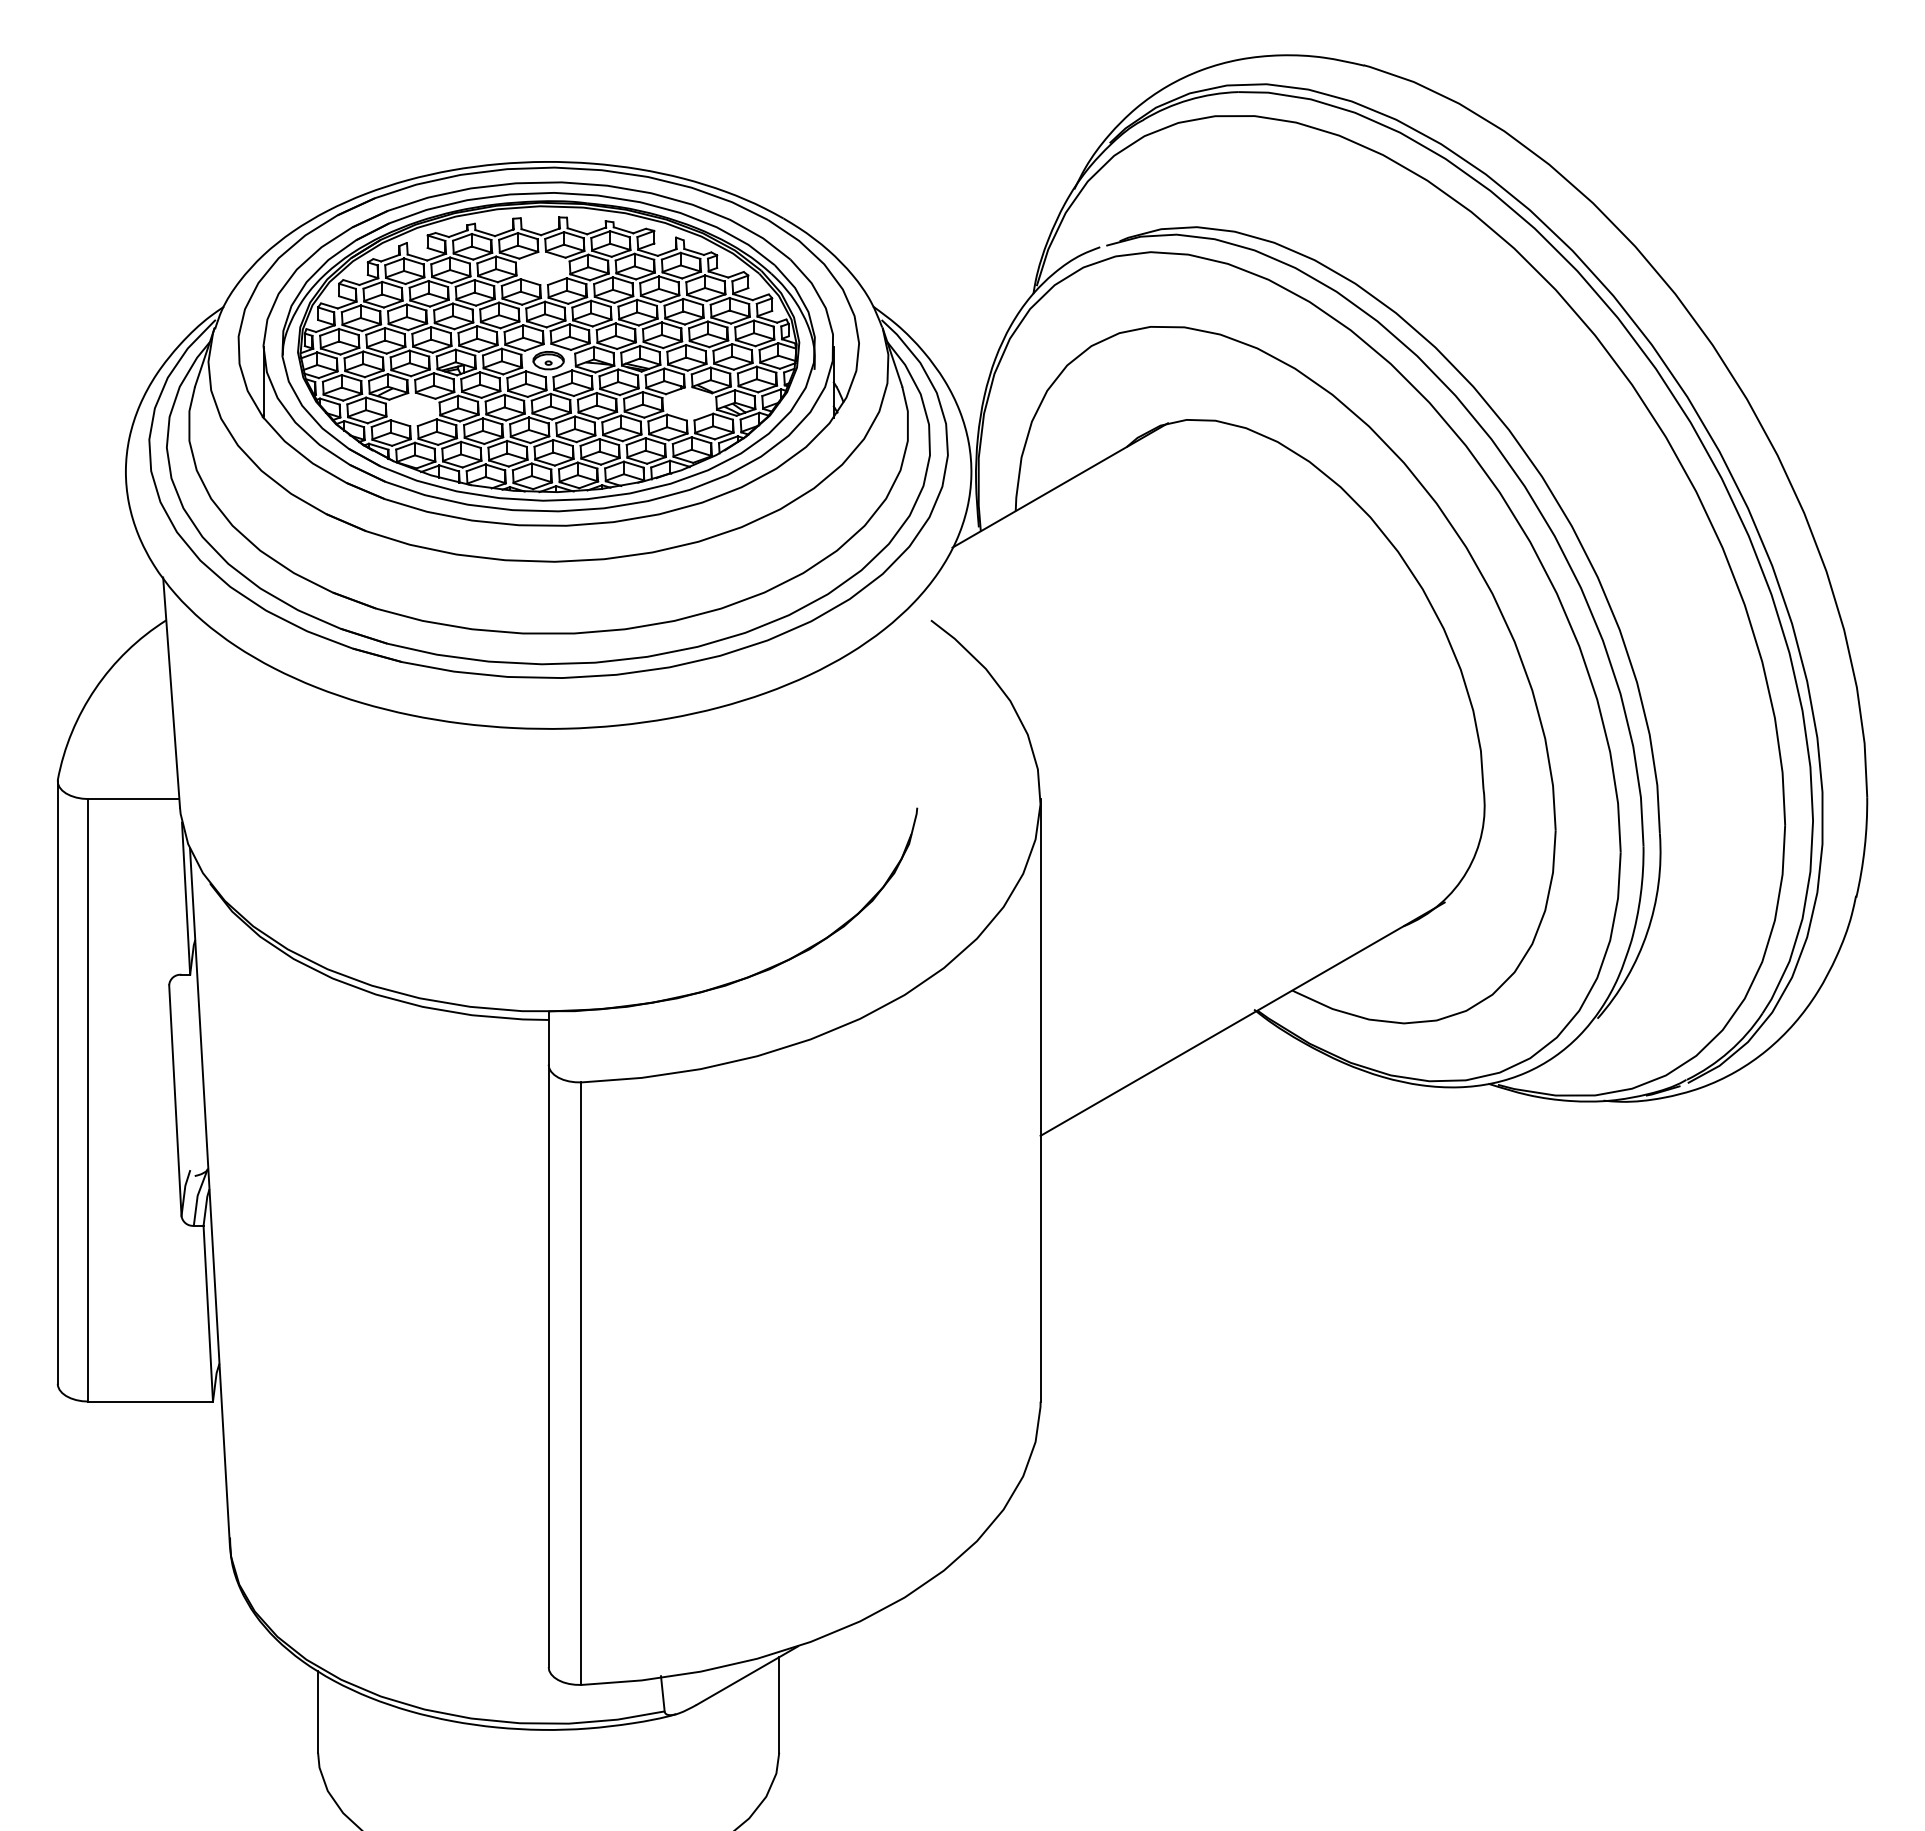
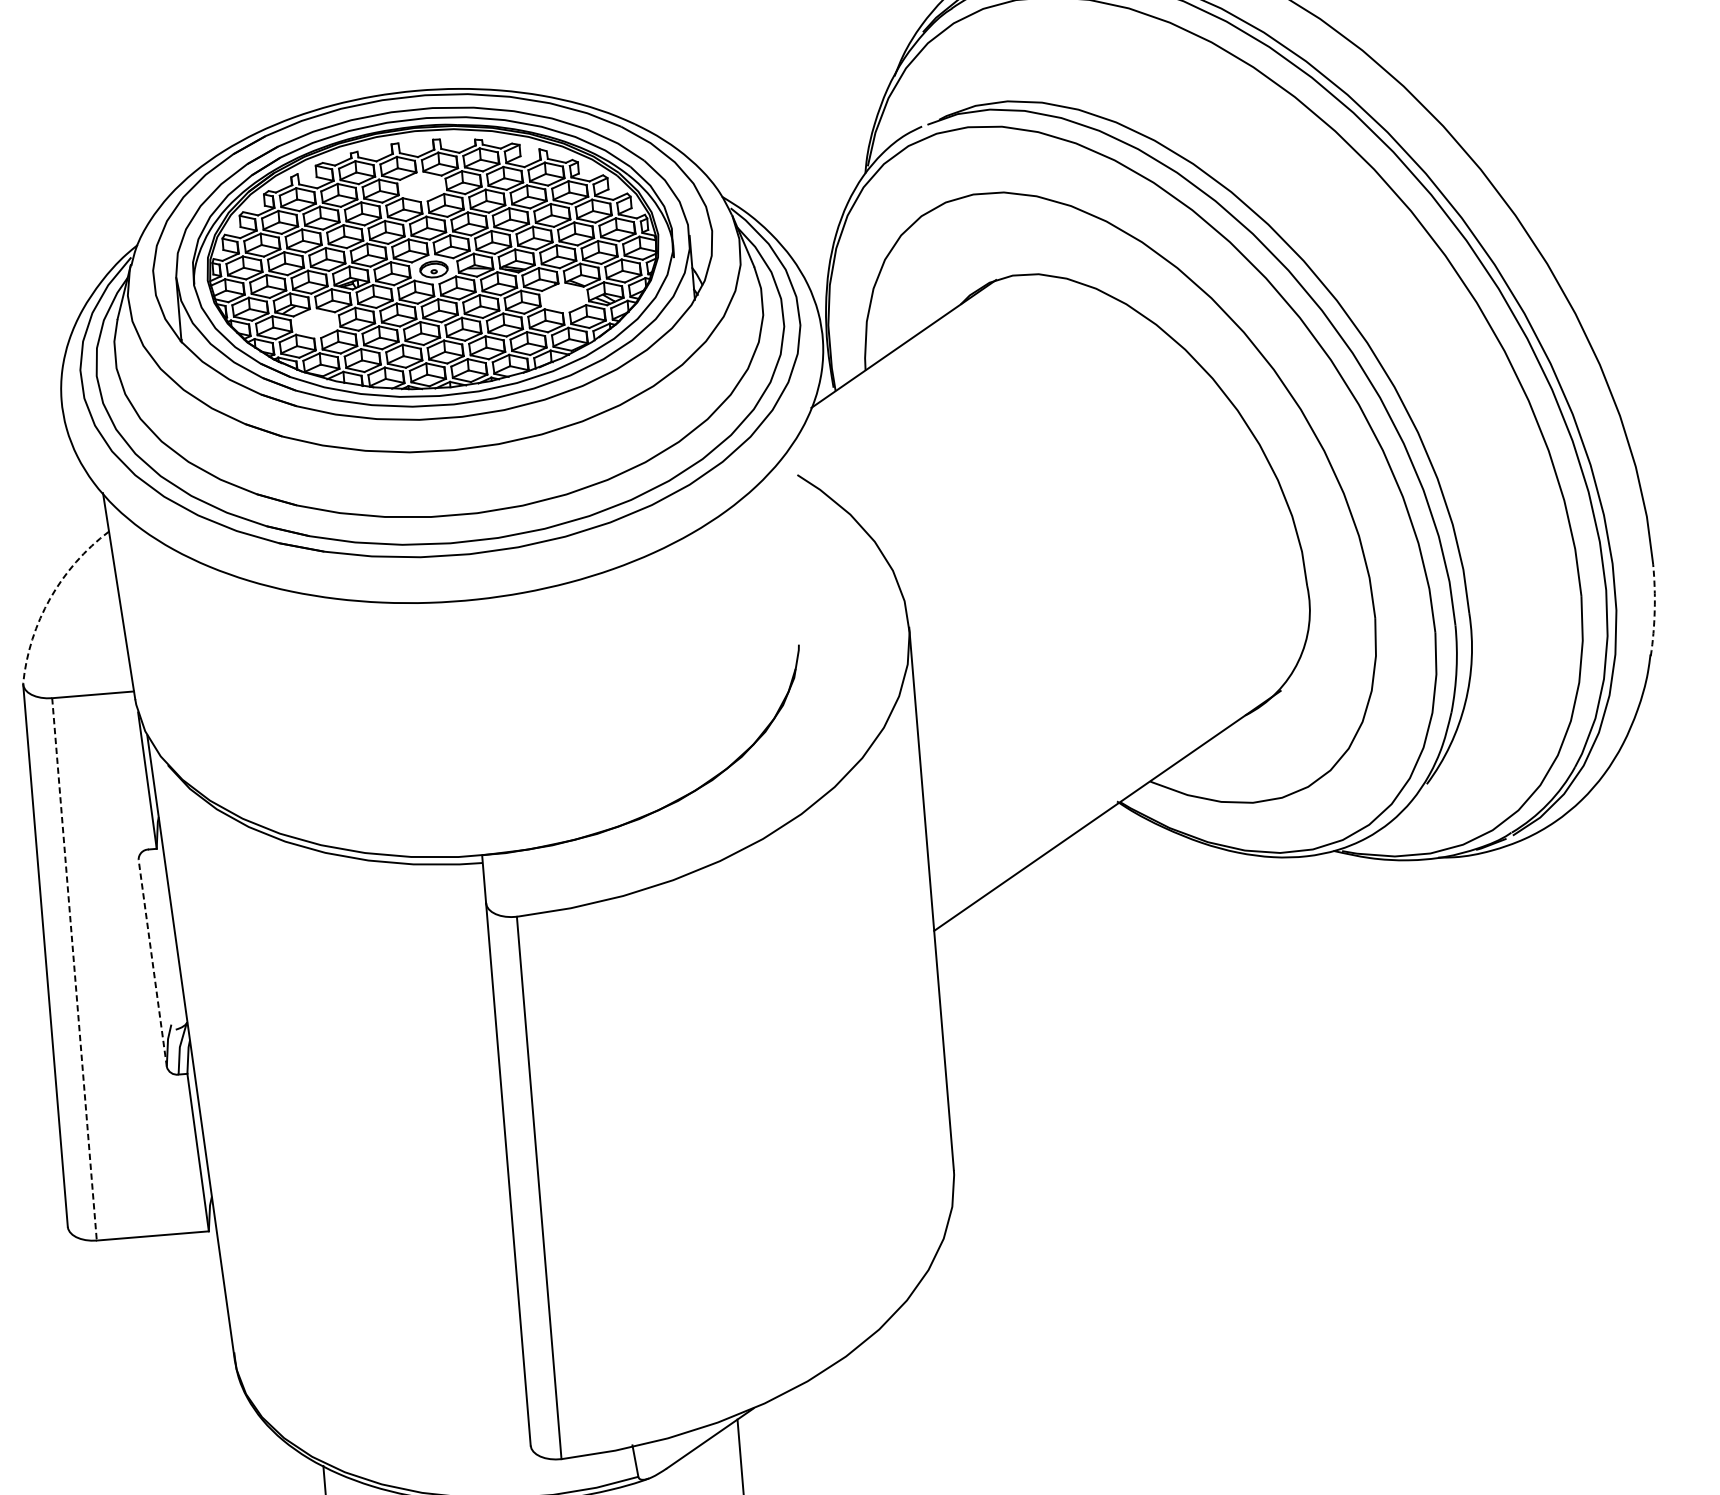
arc: (95, 688) -> (50, 598), solid -> dashed
arc: (1864, 847) -> (1654, 610), solid -> dashed
line: (88, 1100) -> (74, 969), solid -> dashed
line: (175, 1100) -> (152, 963), solid -> dashed

